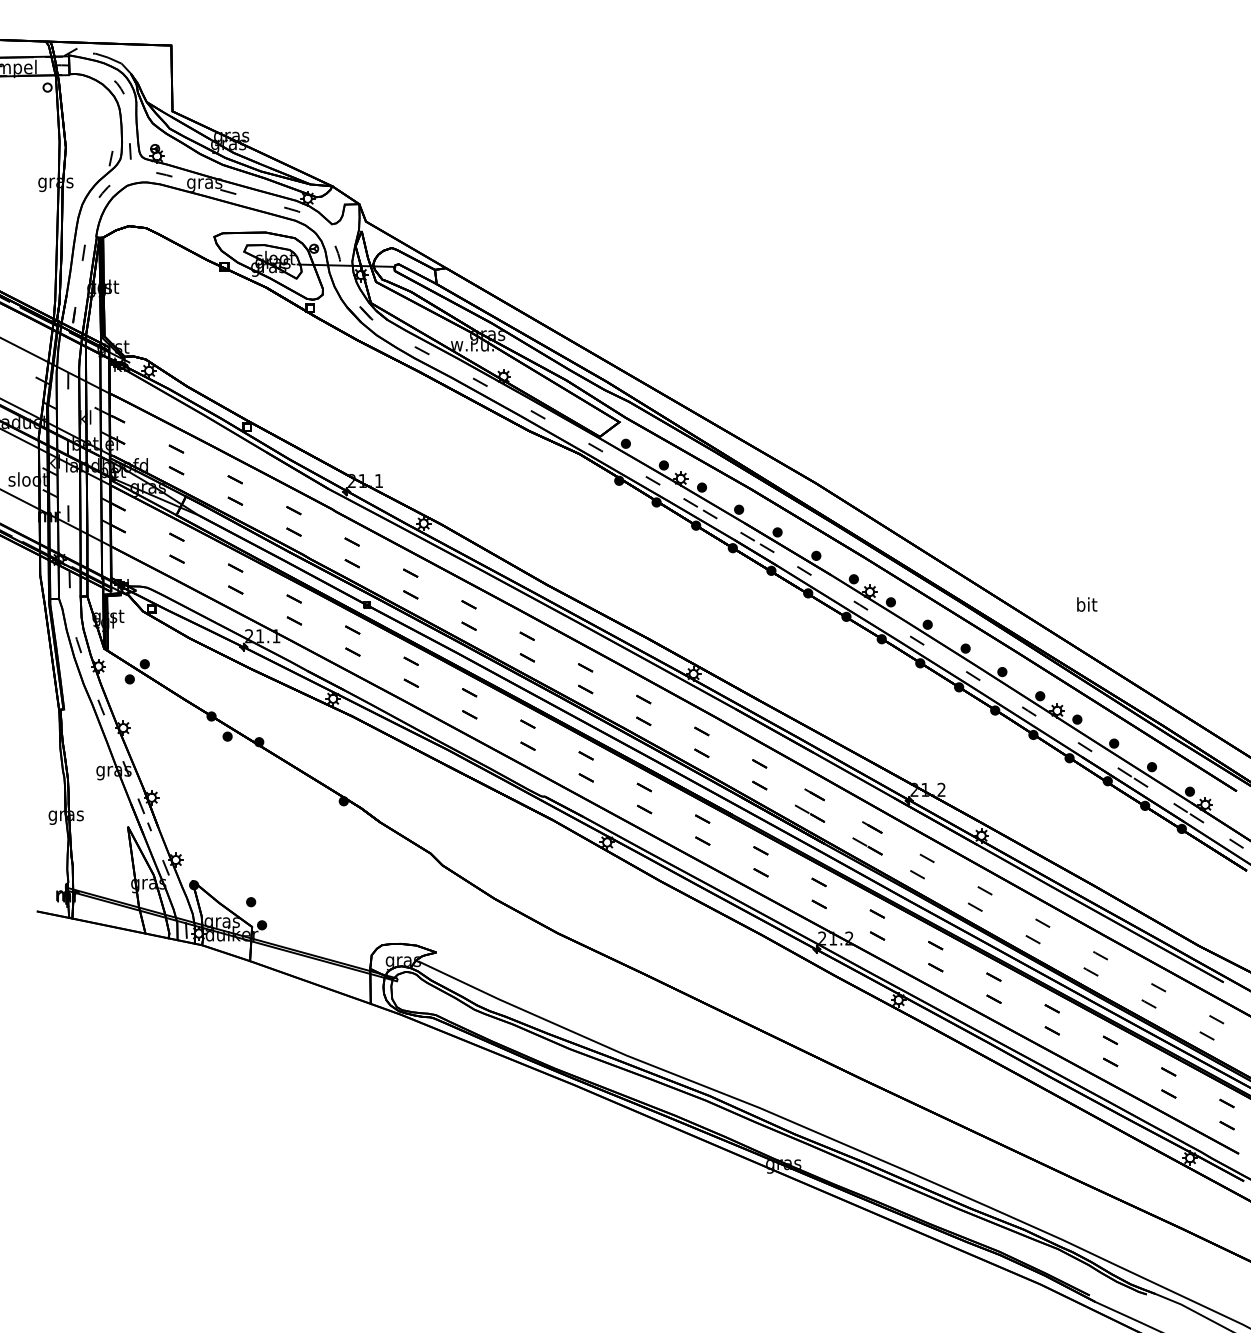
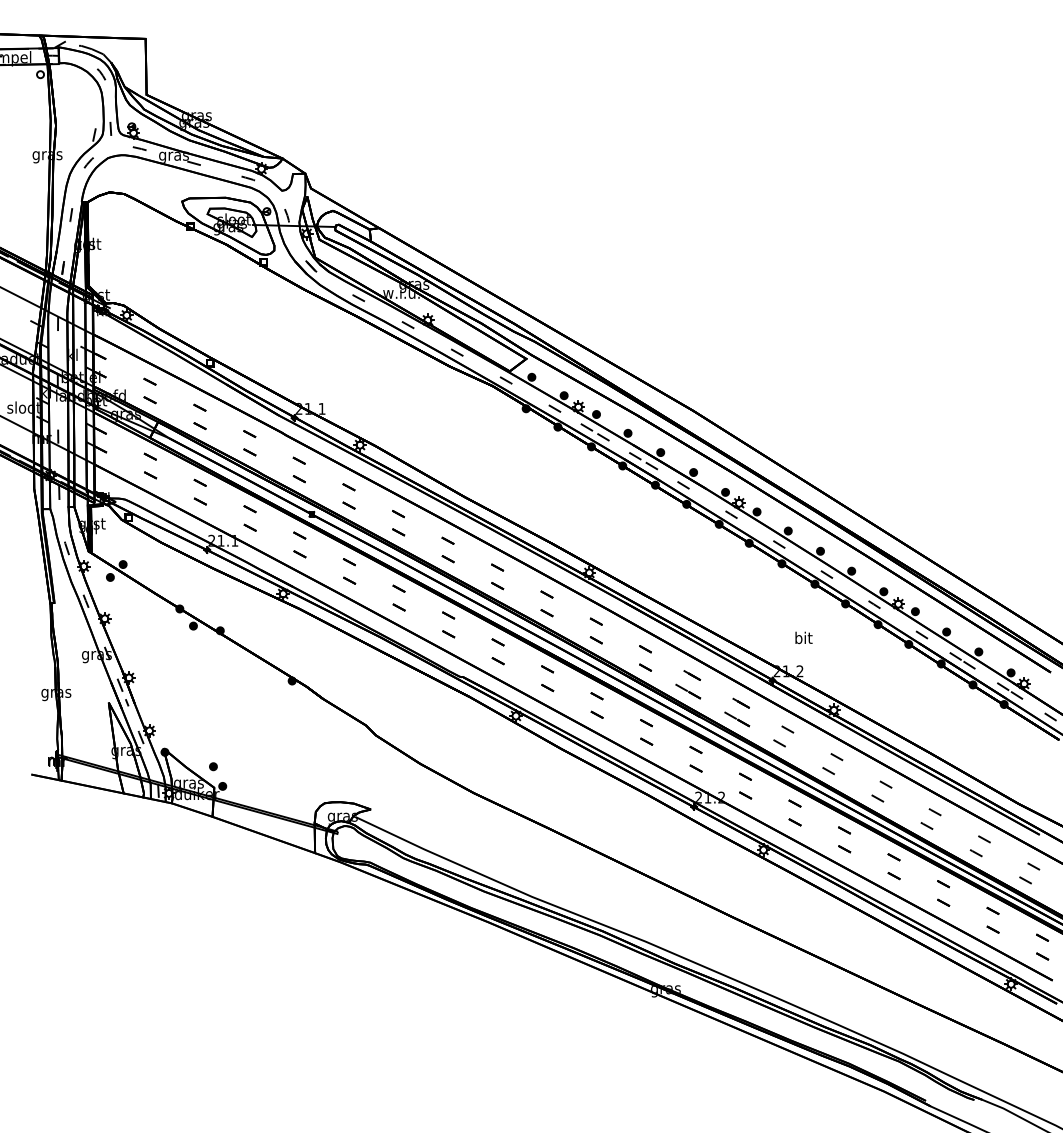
text: (1087, 604) -> (804, 637), moved

